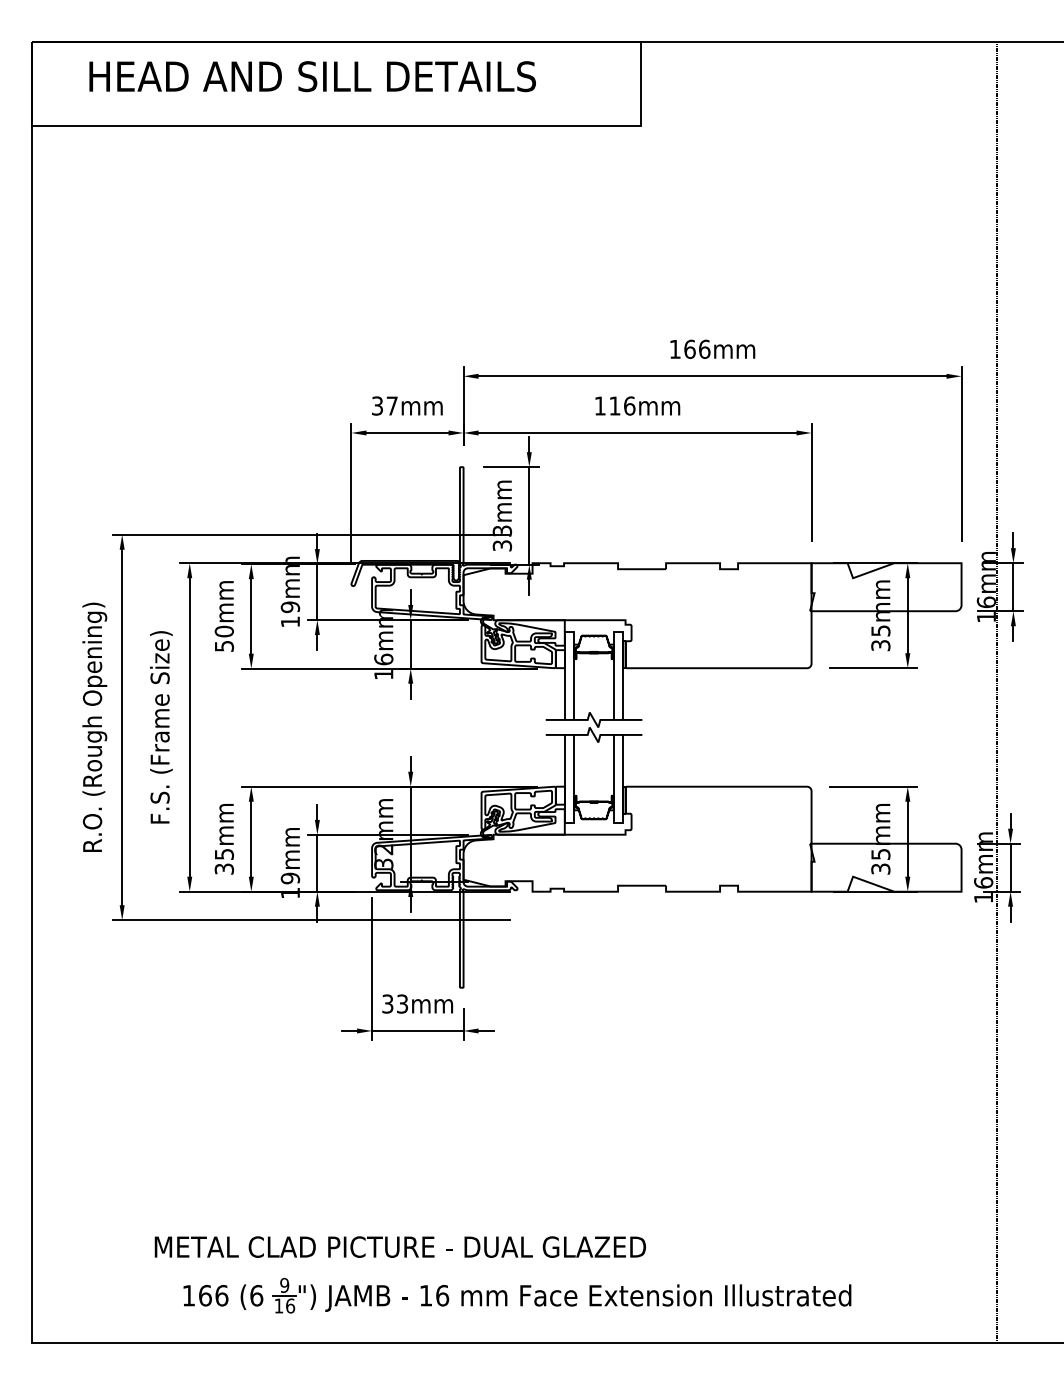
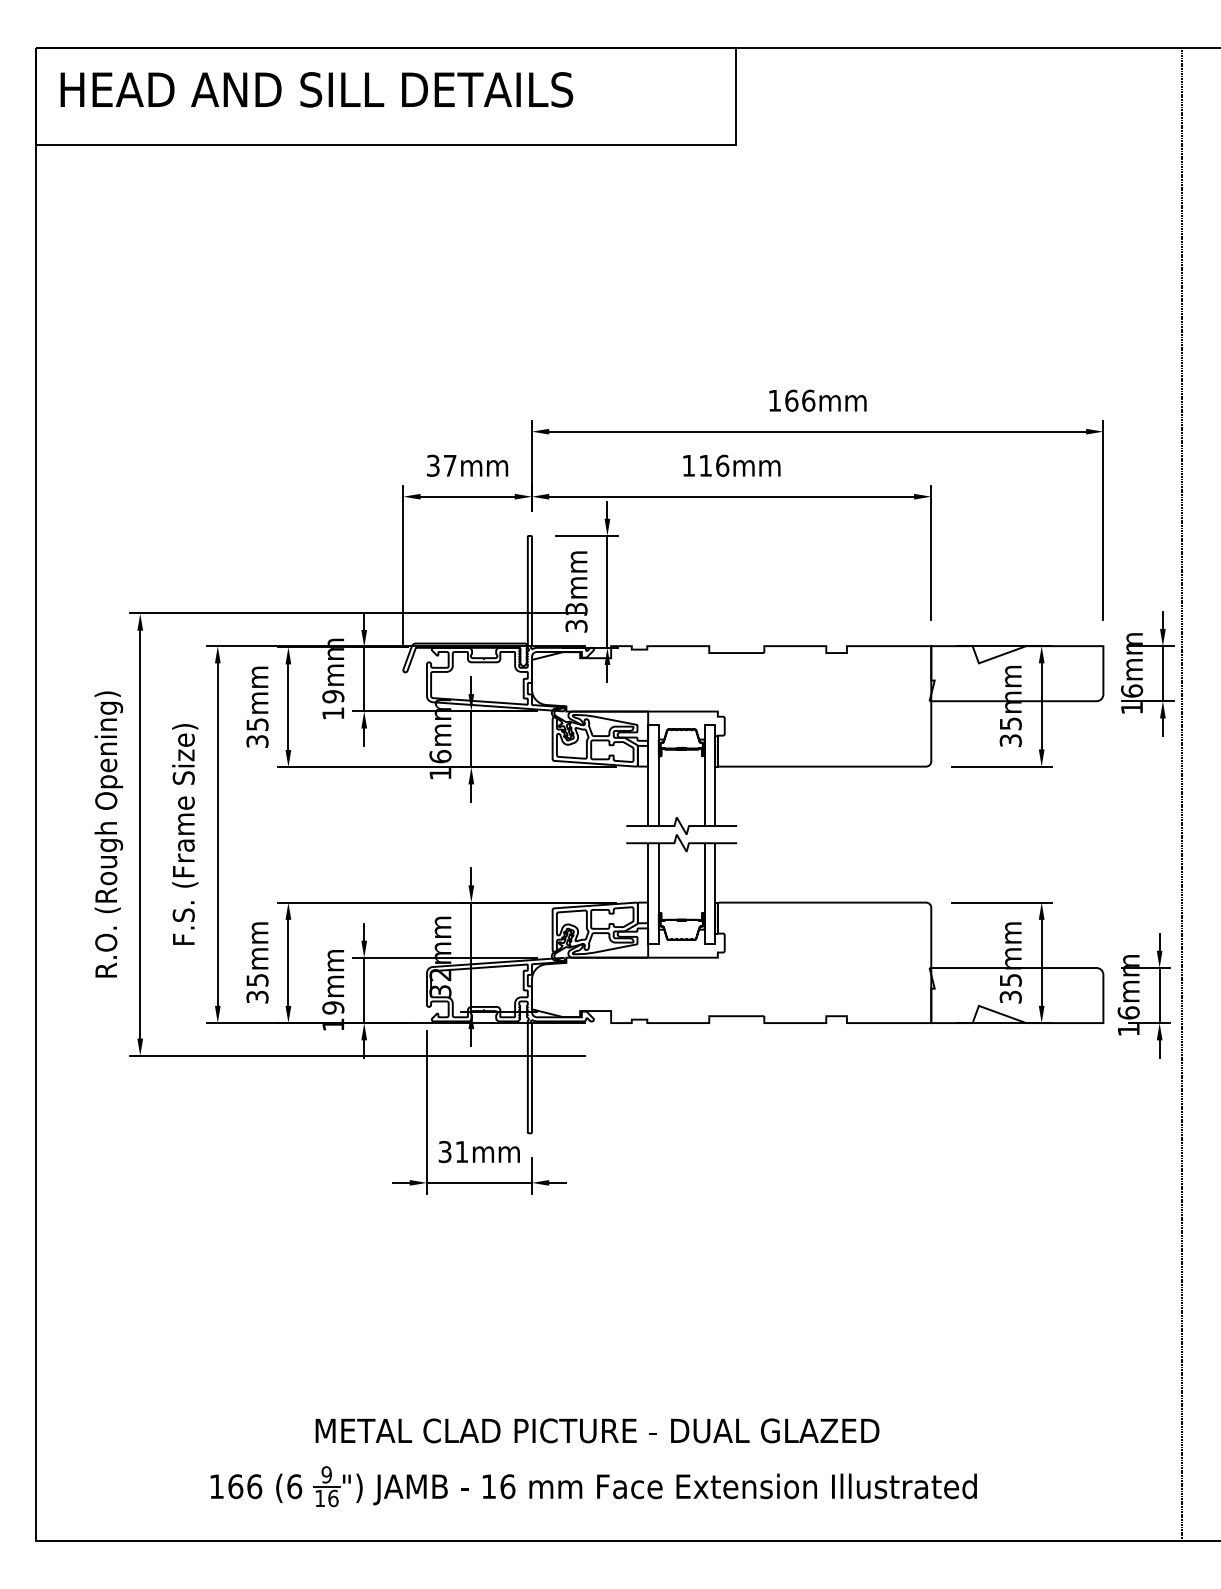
text: (312, 76) -> (316, 89), moved
text: (224, 638) -> (257, 732), 50mm -> 35mm
line: (997, 692) -> (1182, 794), moved
text: (402, 1003) -> (461, 1151), 33mm -> 31mm
text: (400, 1246) -> (597, 1430), moved

